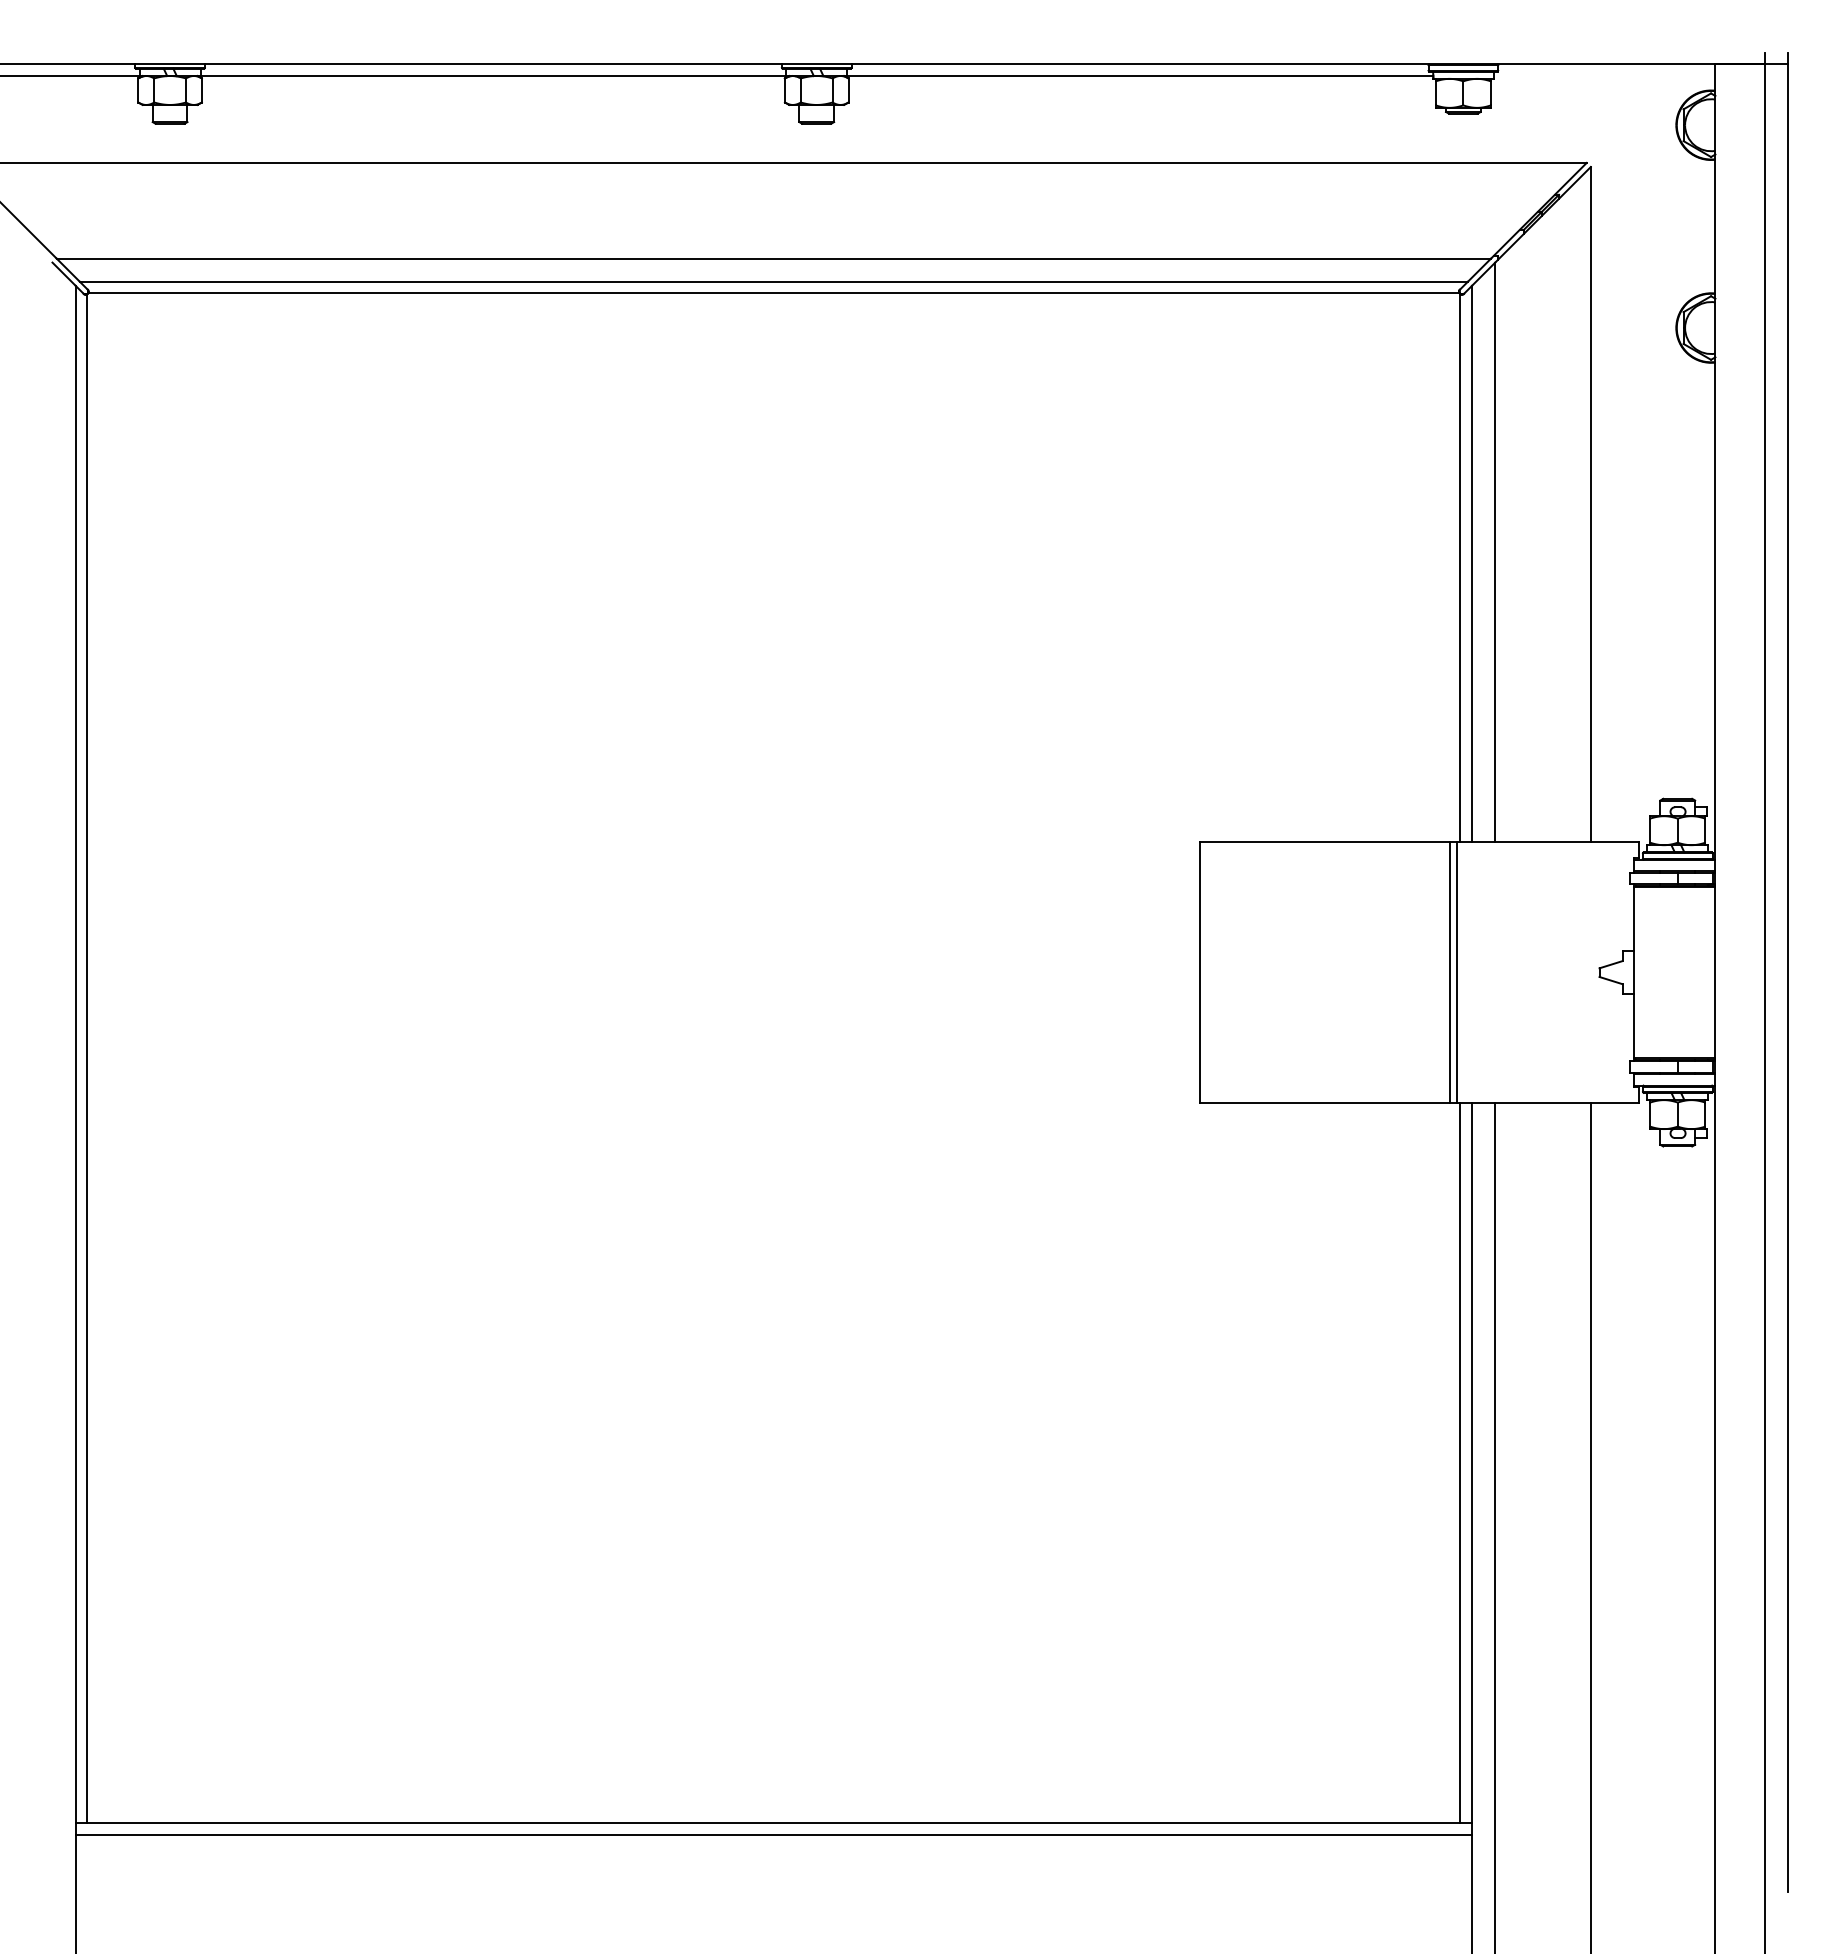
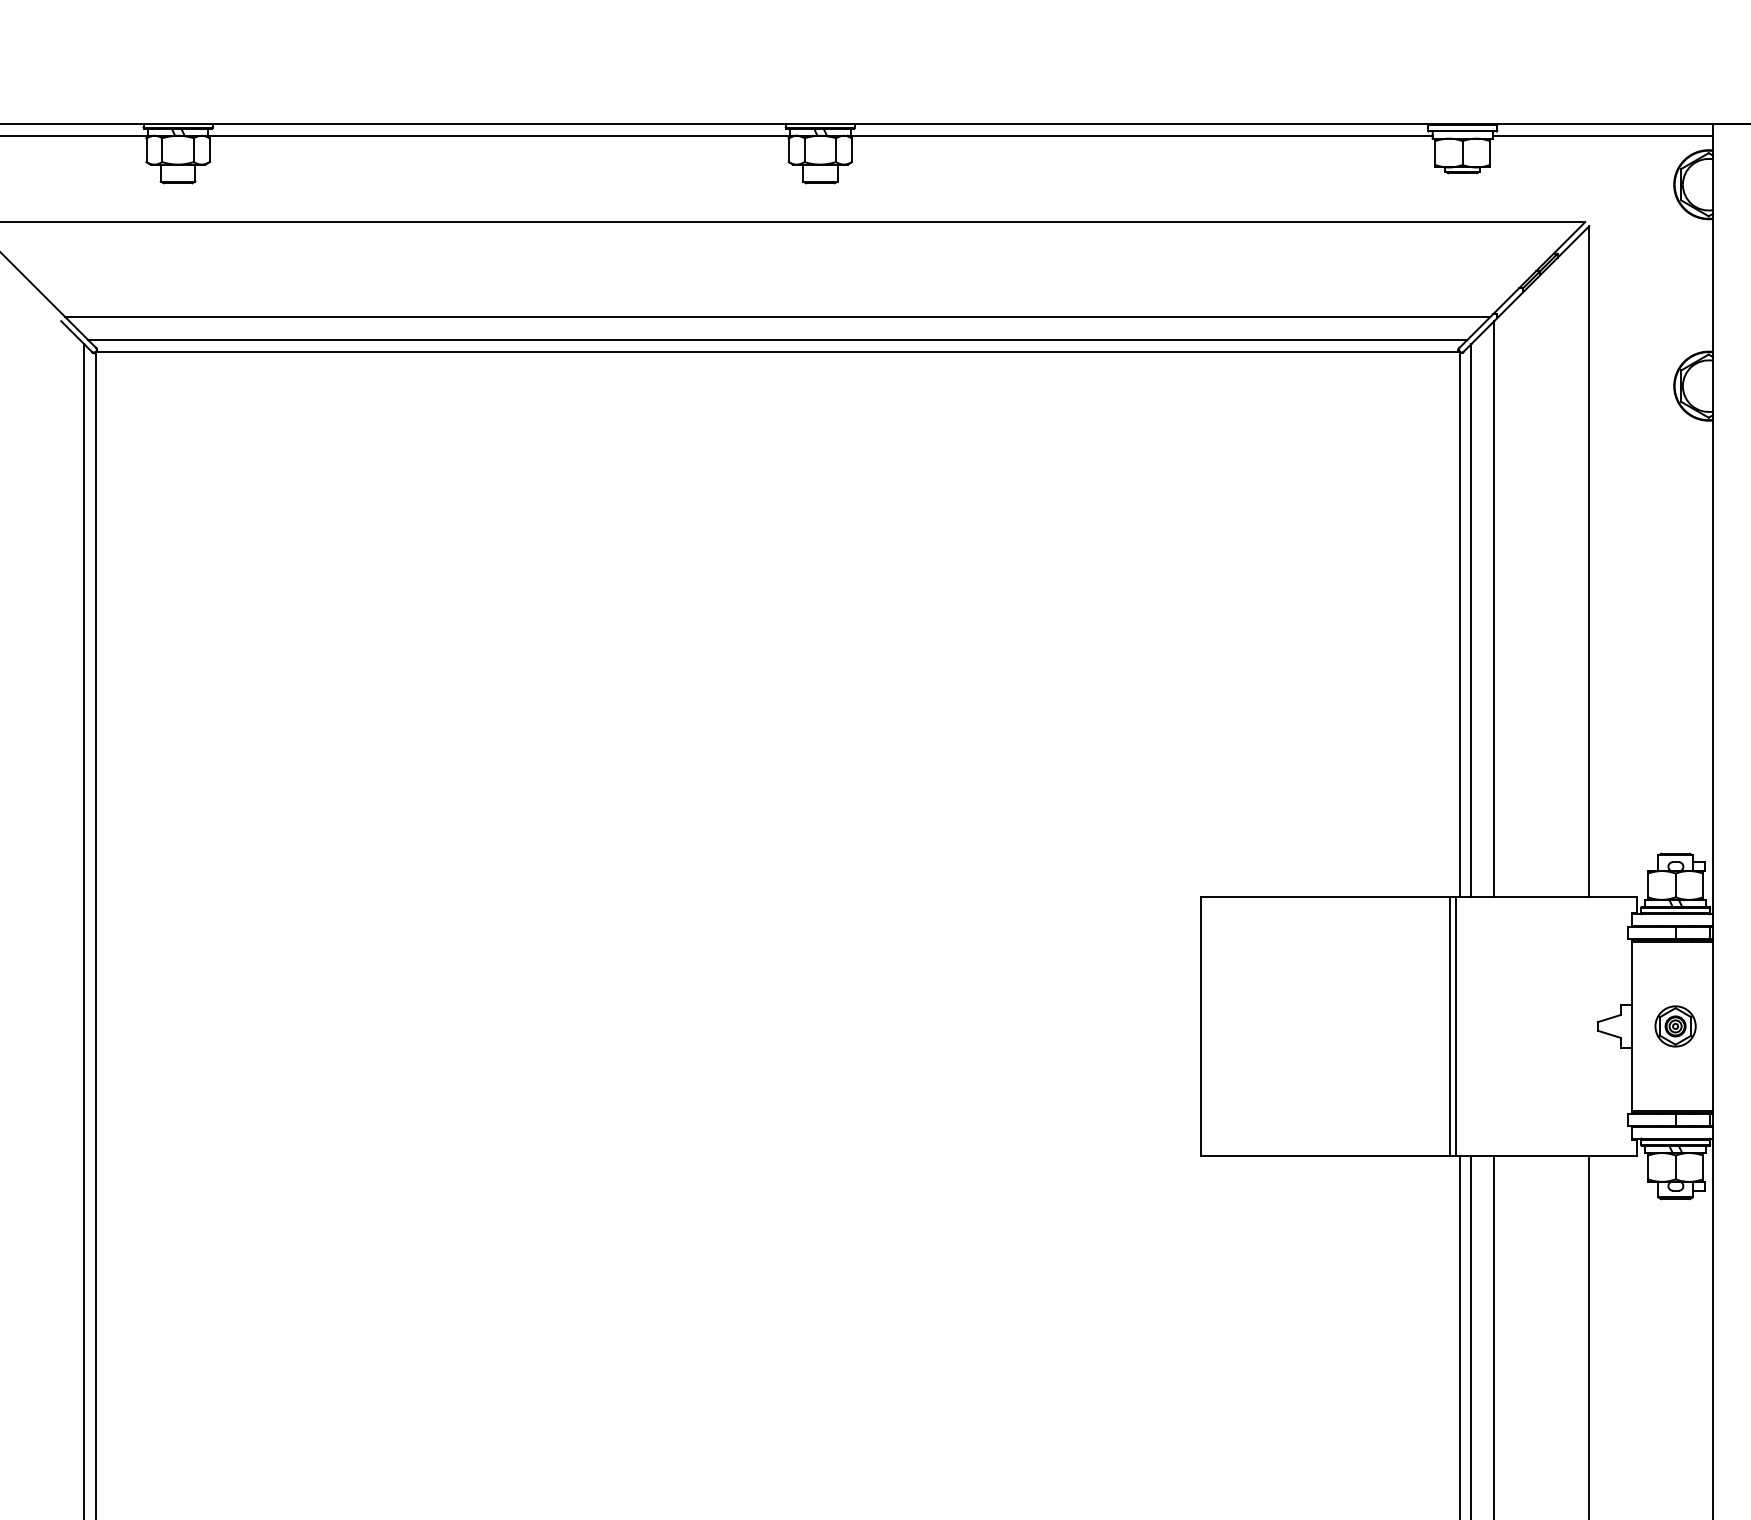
line: (1604, 76) -> (1602, 136), added
part: (1677, 972) -> (1675, 1026), added

